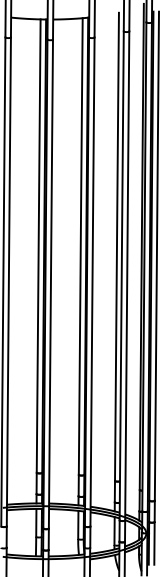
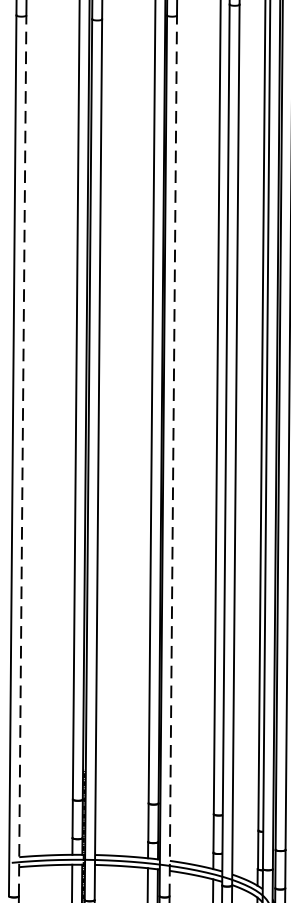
line: (8, 281) -> (21, 455), solid -> dashed
line: (92, 281) -> (173, 455), solid -> dashed

